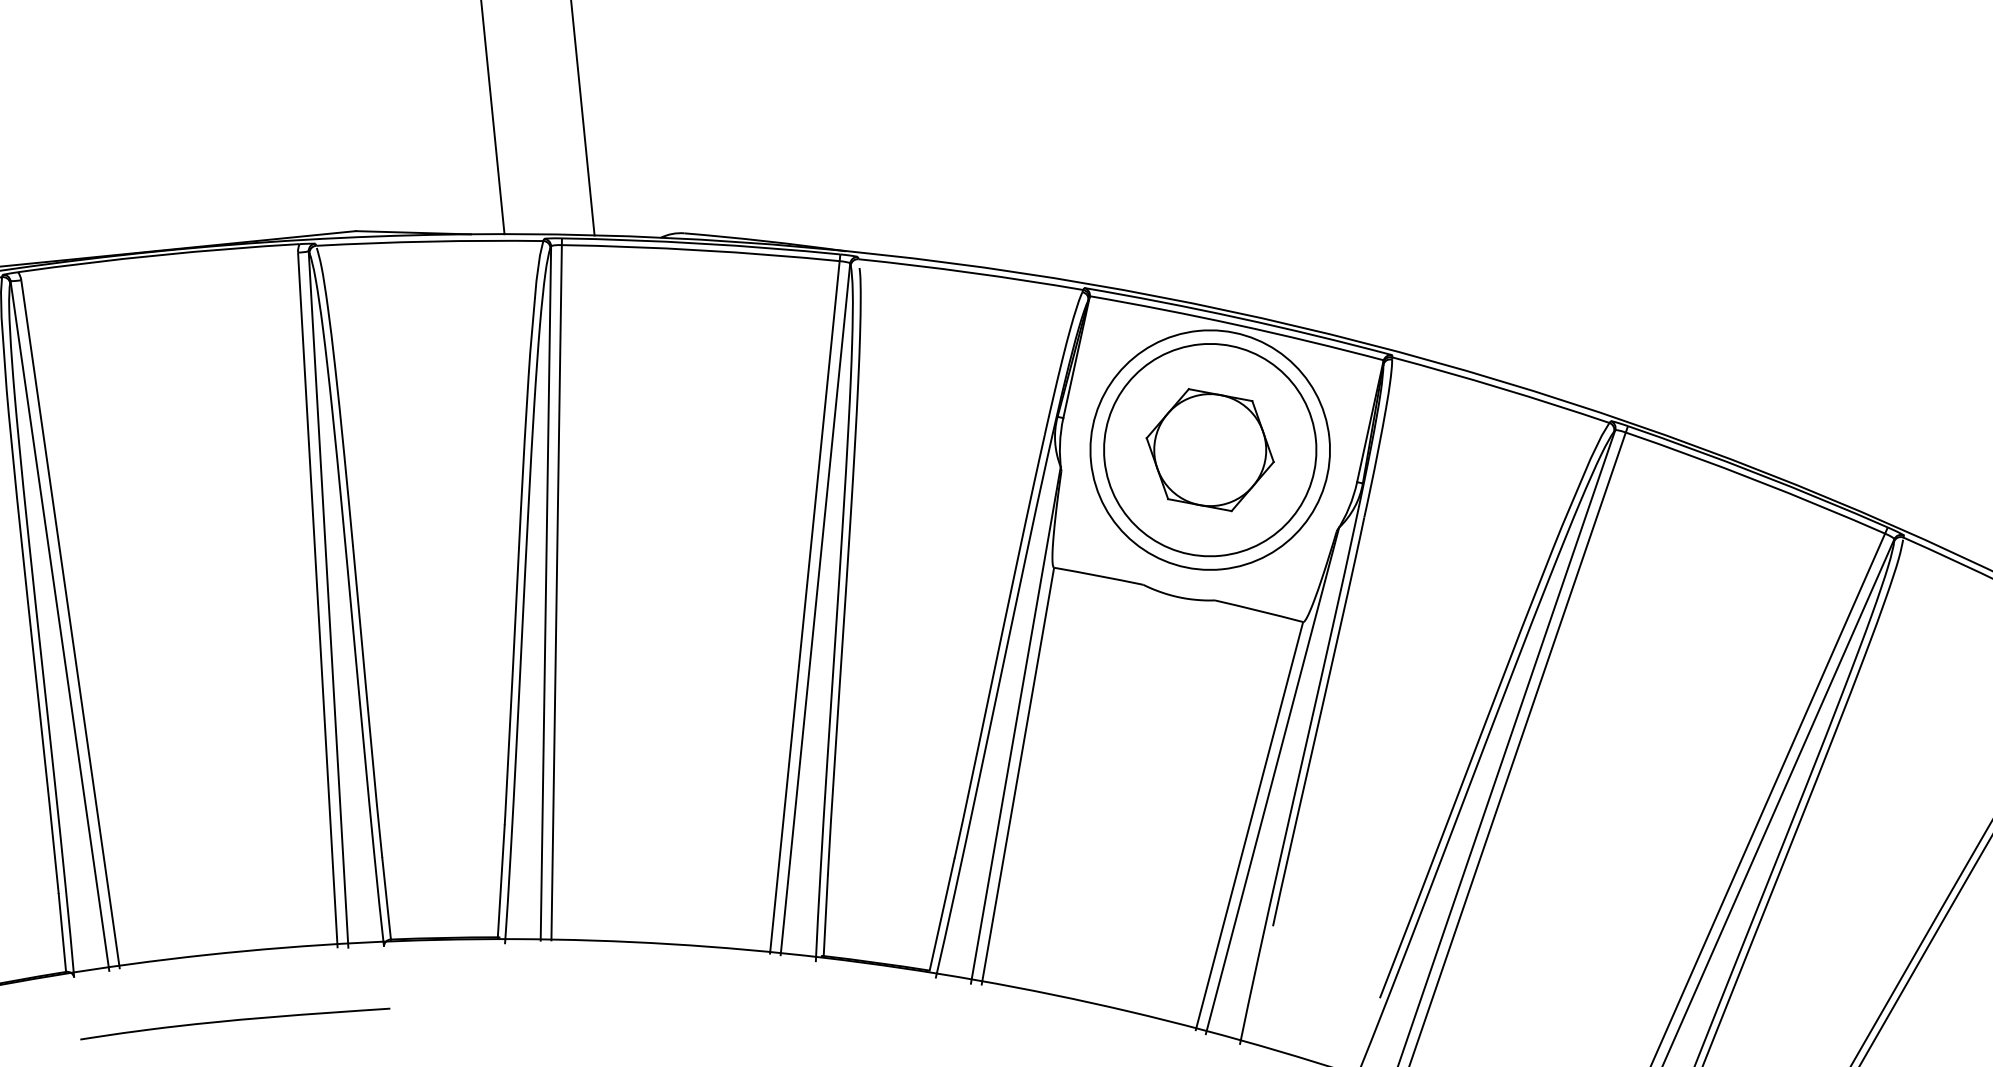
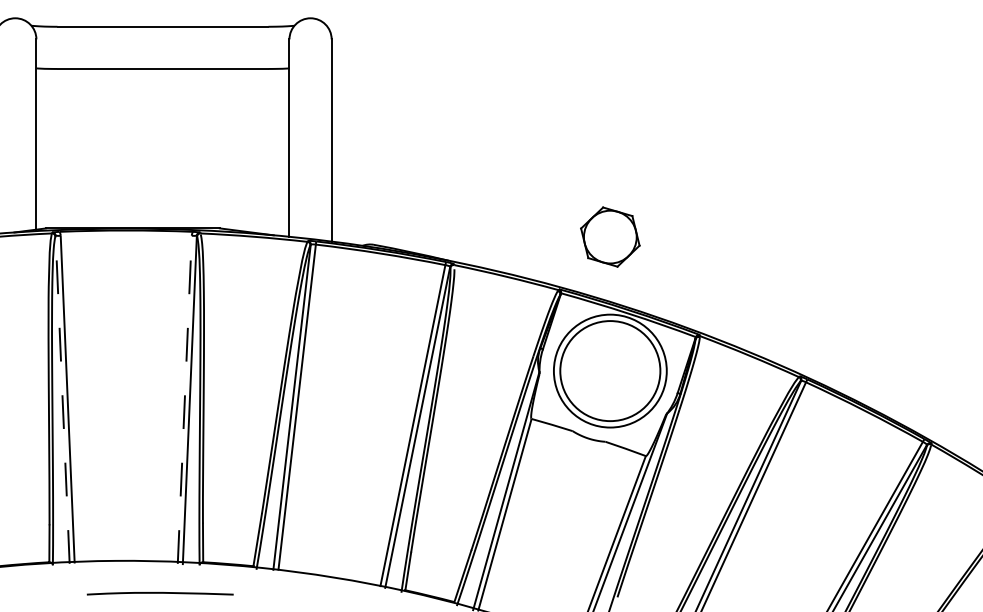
part: (1210, 448) -> (610, 236), moved
line: (317, 601) -> (184, 400), solid -> dashed
line: (59, 625) -> (62, 399), solid -> dashed
curve: (233, 1021) -> (159, 593), moved

